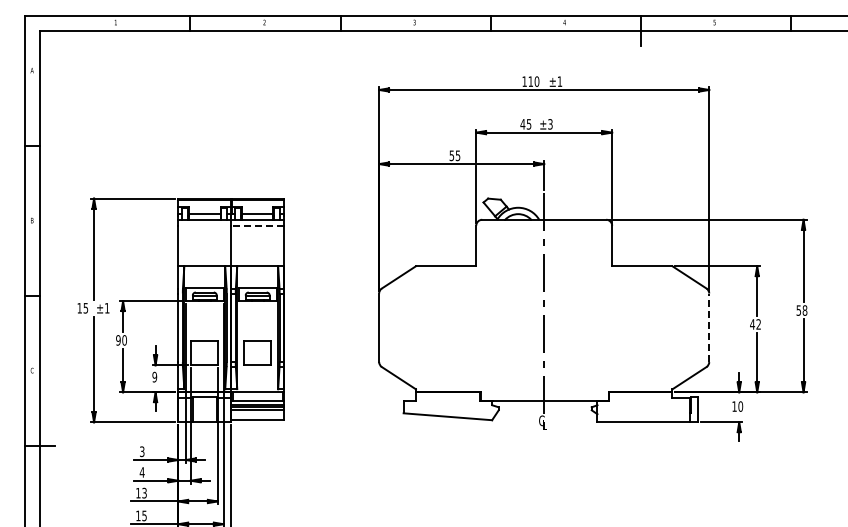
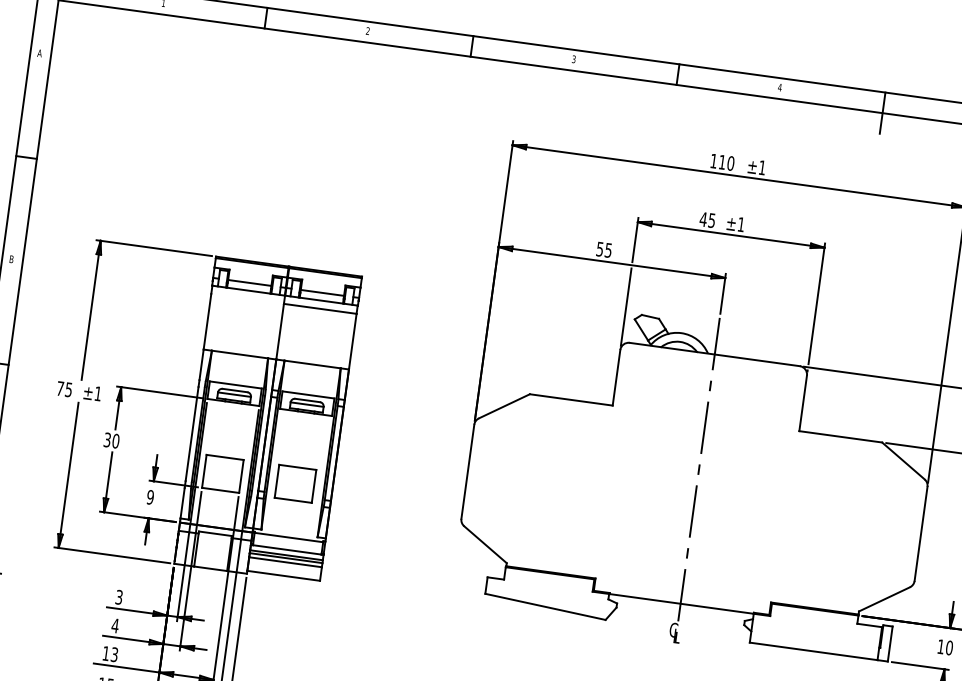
text: (550, 124) -> (741, 224), ±3 -> ±1
line: (257, 225) -> (320, 308), dashed -> solid
text: (79, 308) -> (60, 388), 15 -> 75
line: (709, 327) -> (921, 533), dashed -> solid
text: (118, 340) -> (107, 440), 90 -> 30

